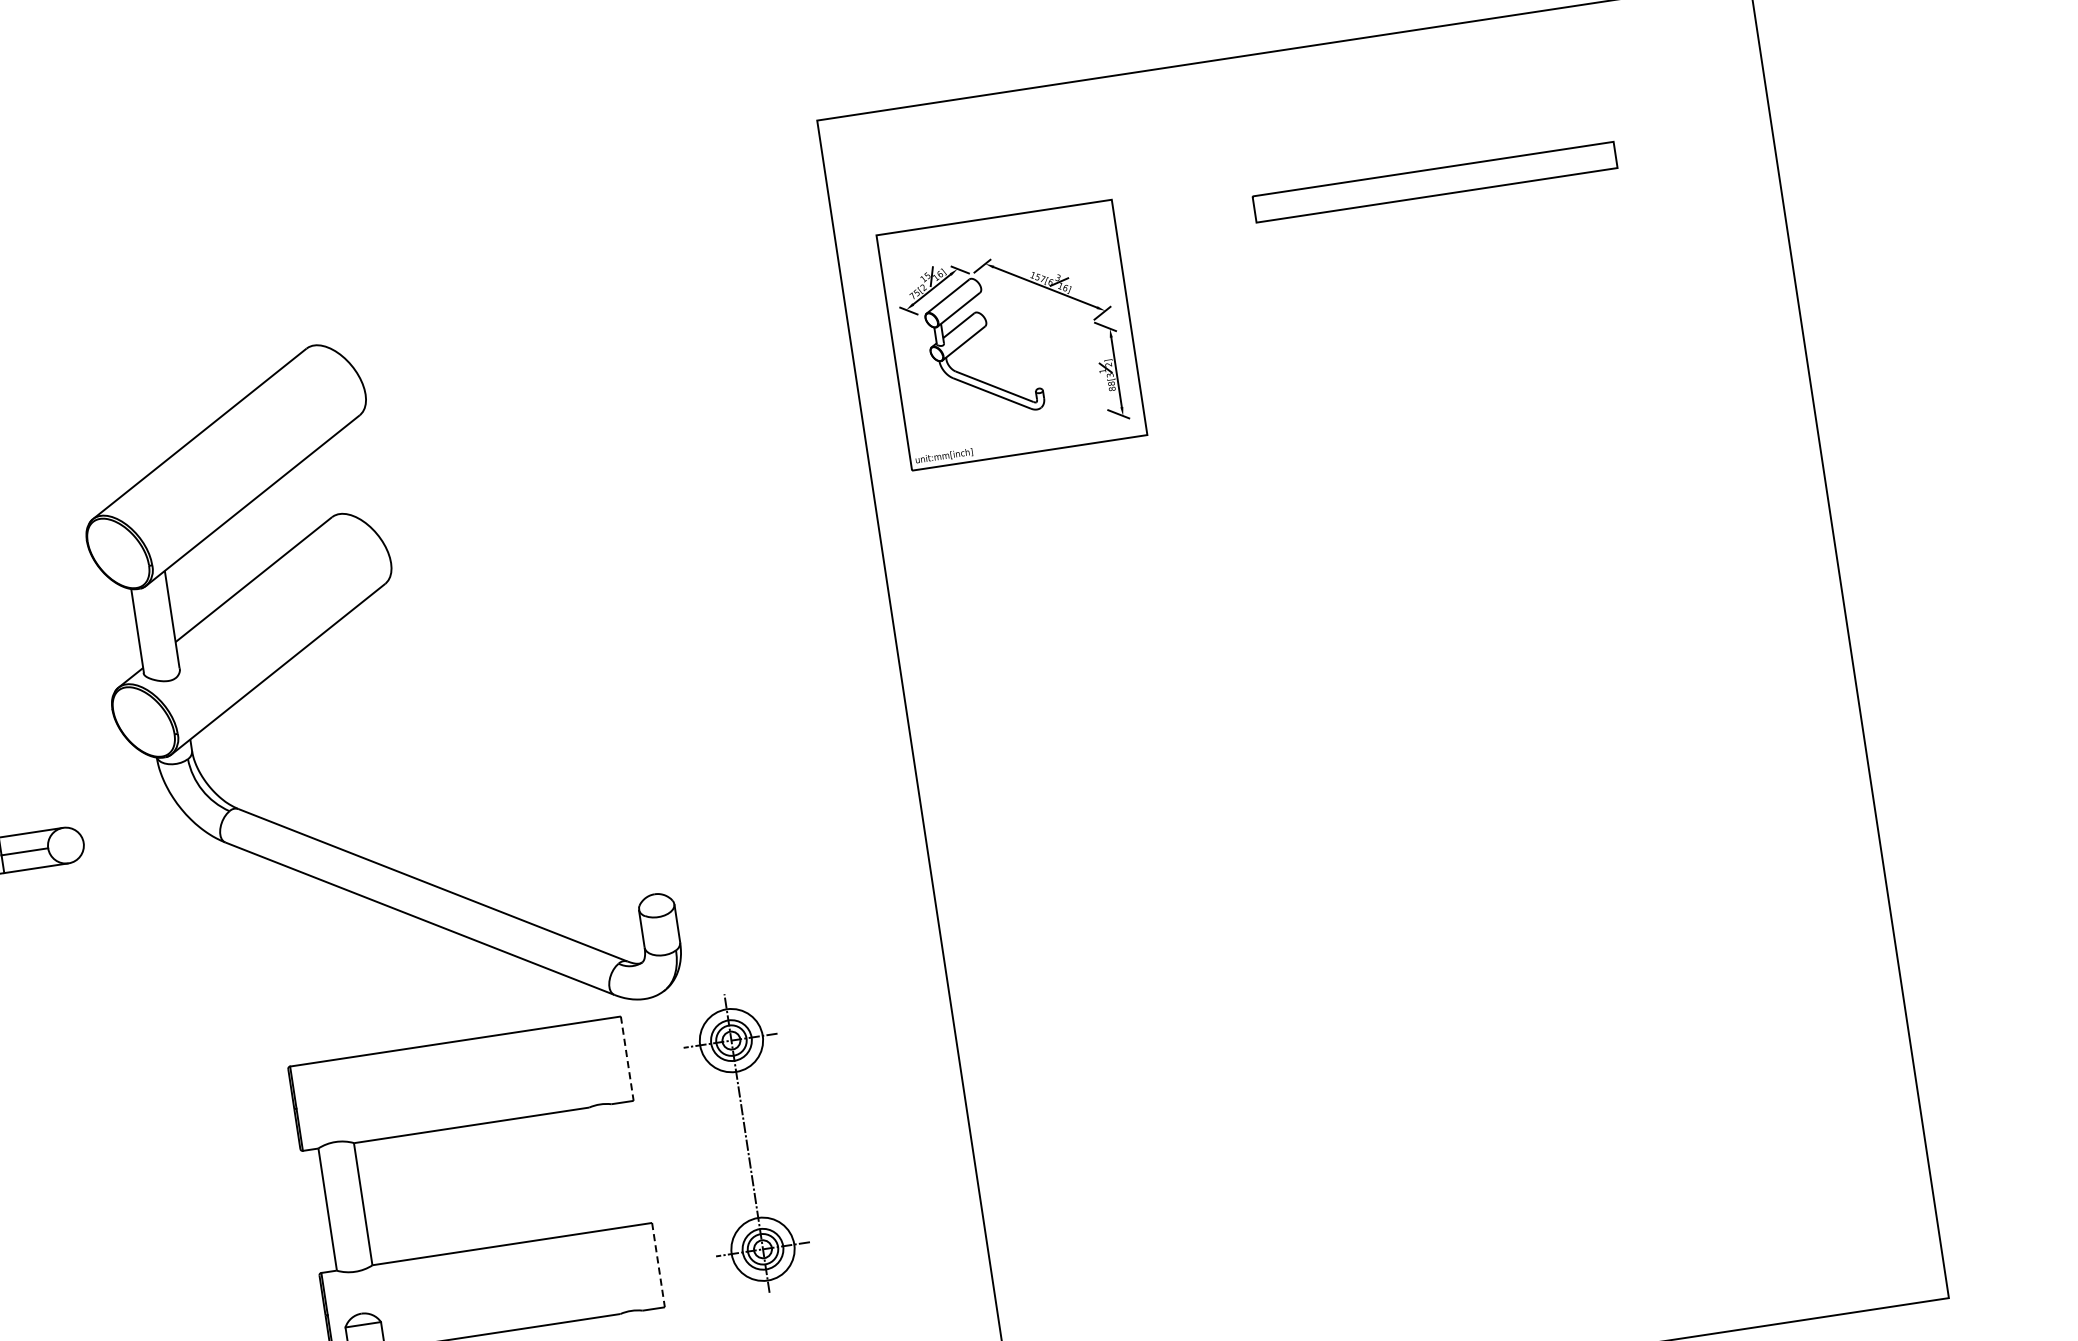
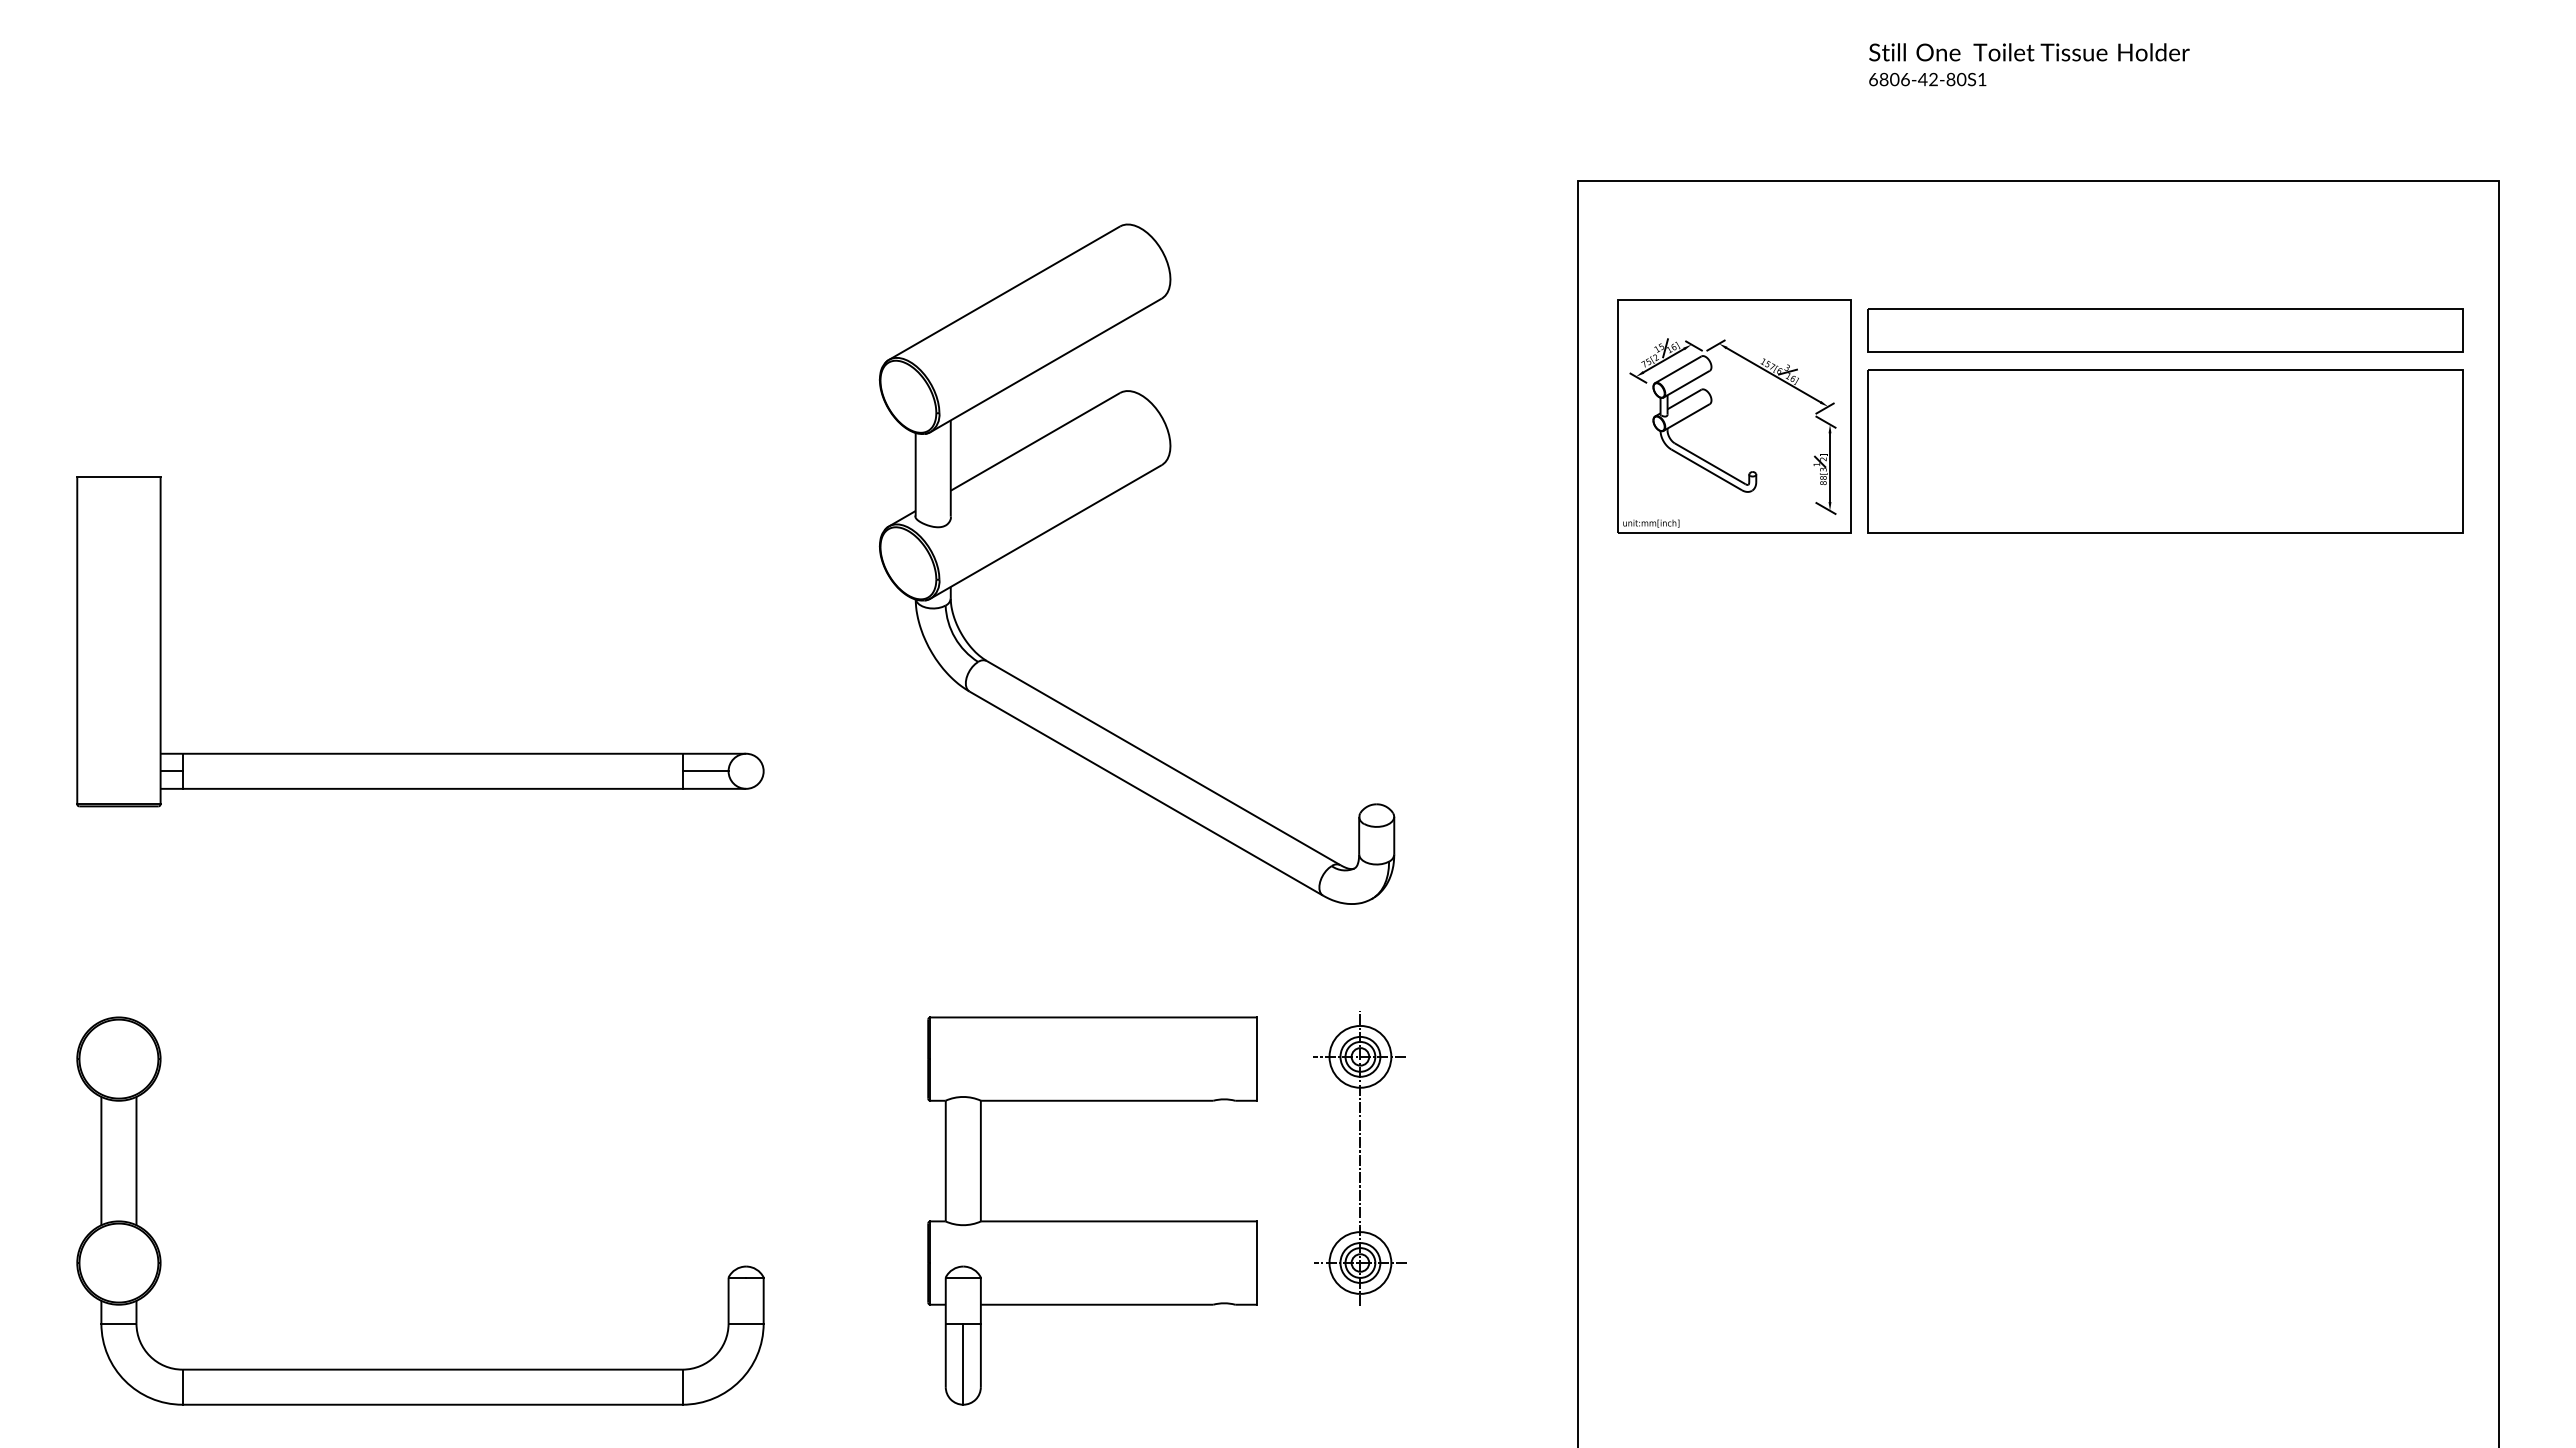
part: (1435, 182) -> (2165, 330), size x1.67
part: (1453, 304) -> (2165, 451), added
part: (327, 631) -> (1099, 502), moved
line: (627, 1059) -> (1257, 1059), dashed -> solid
line: (658, 1265) -> (1257, 1263), dashed -> solid

